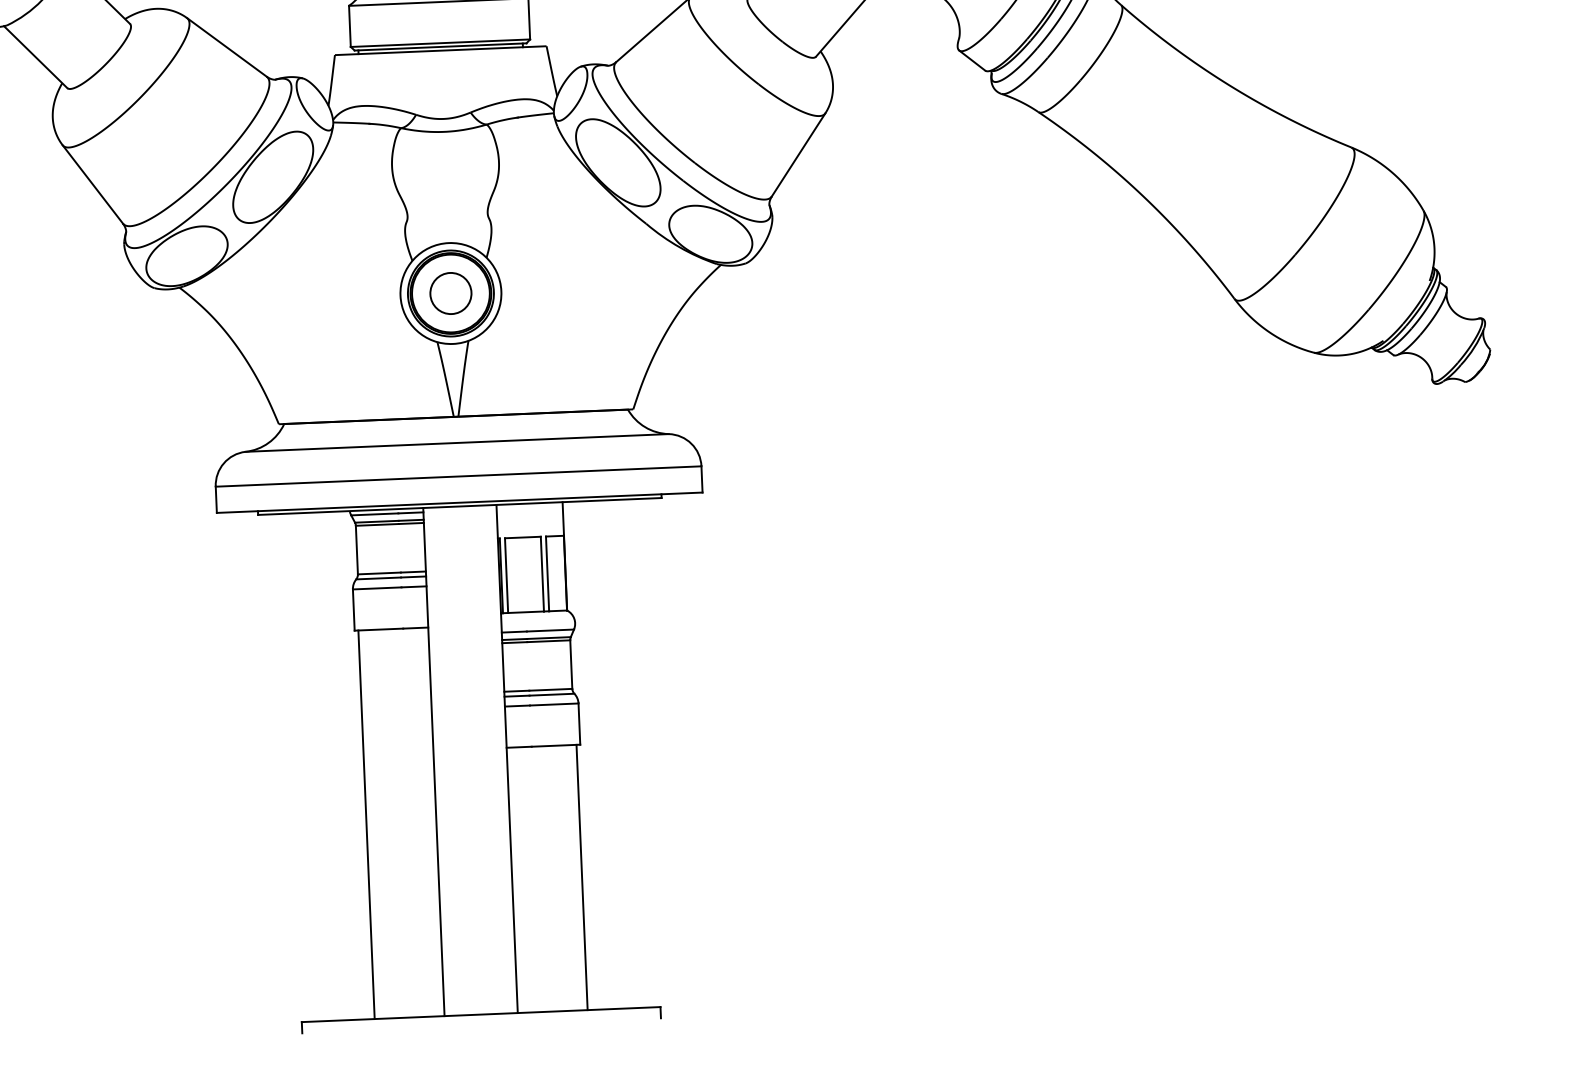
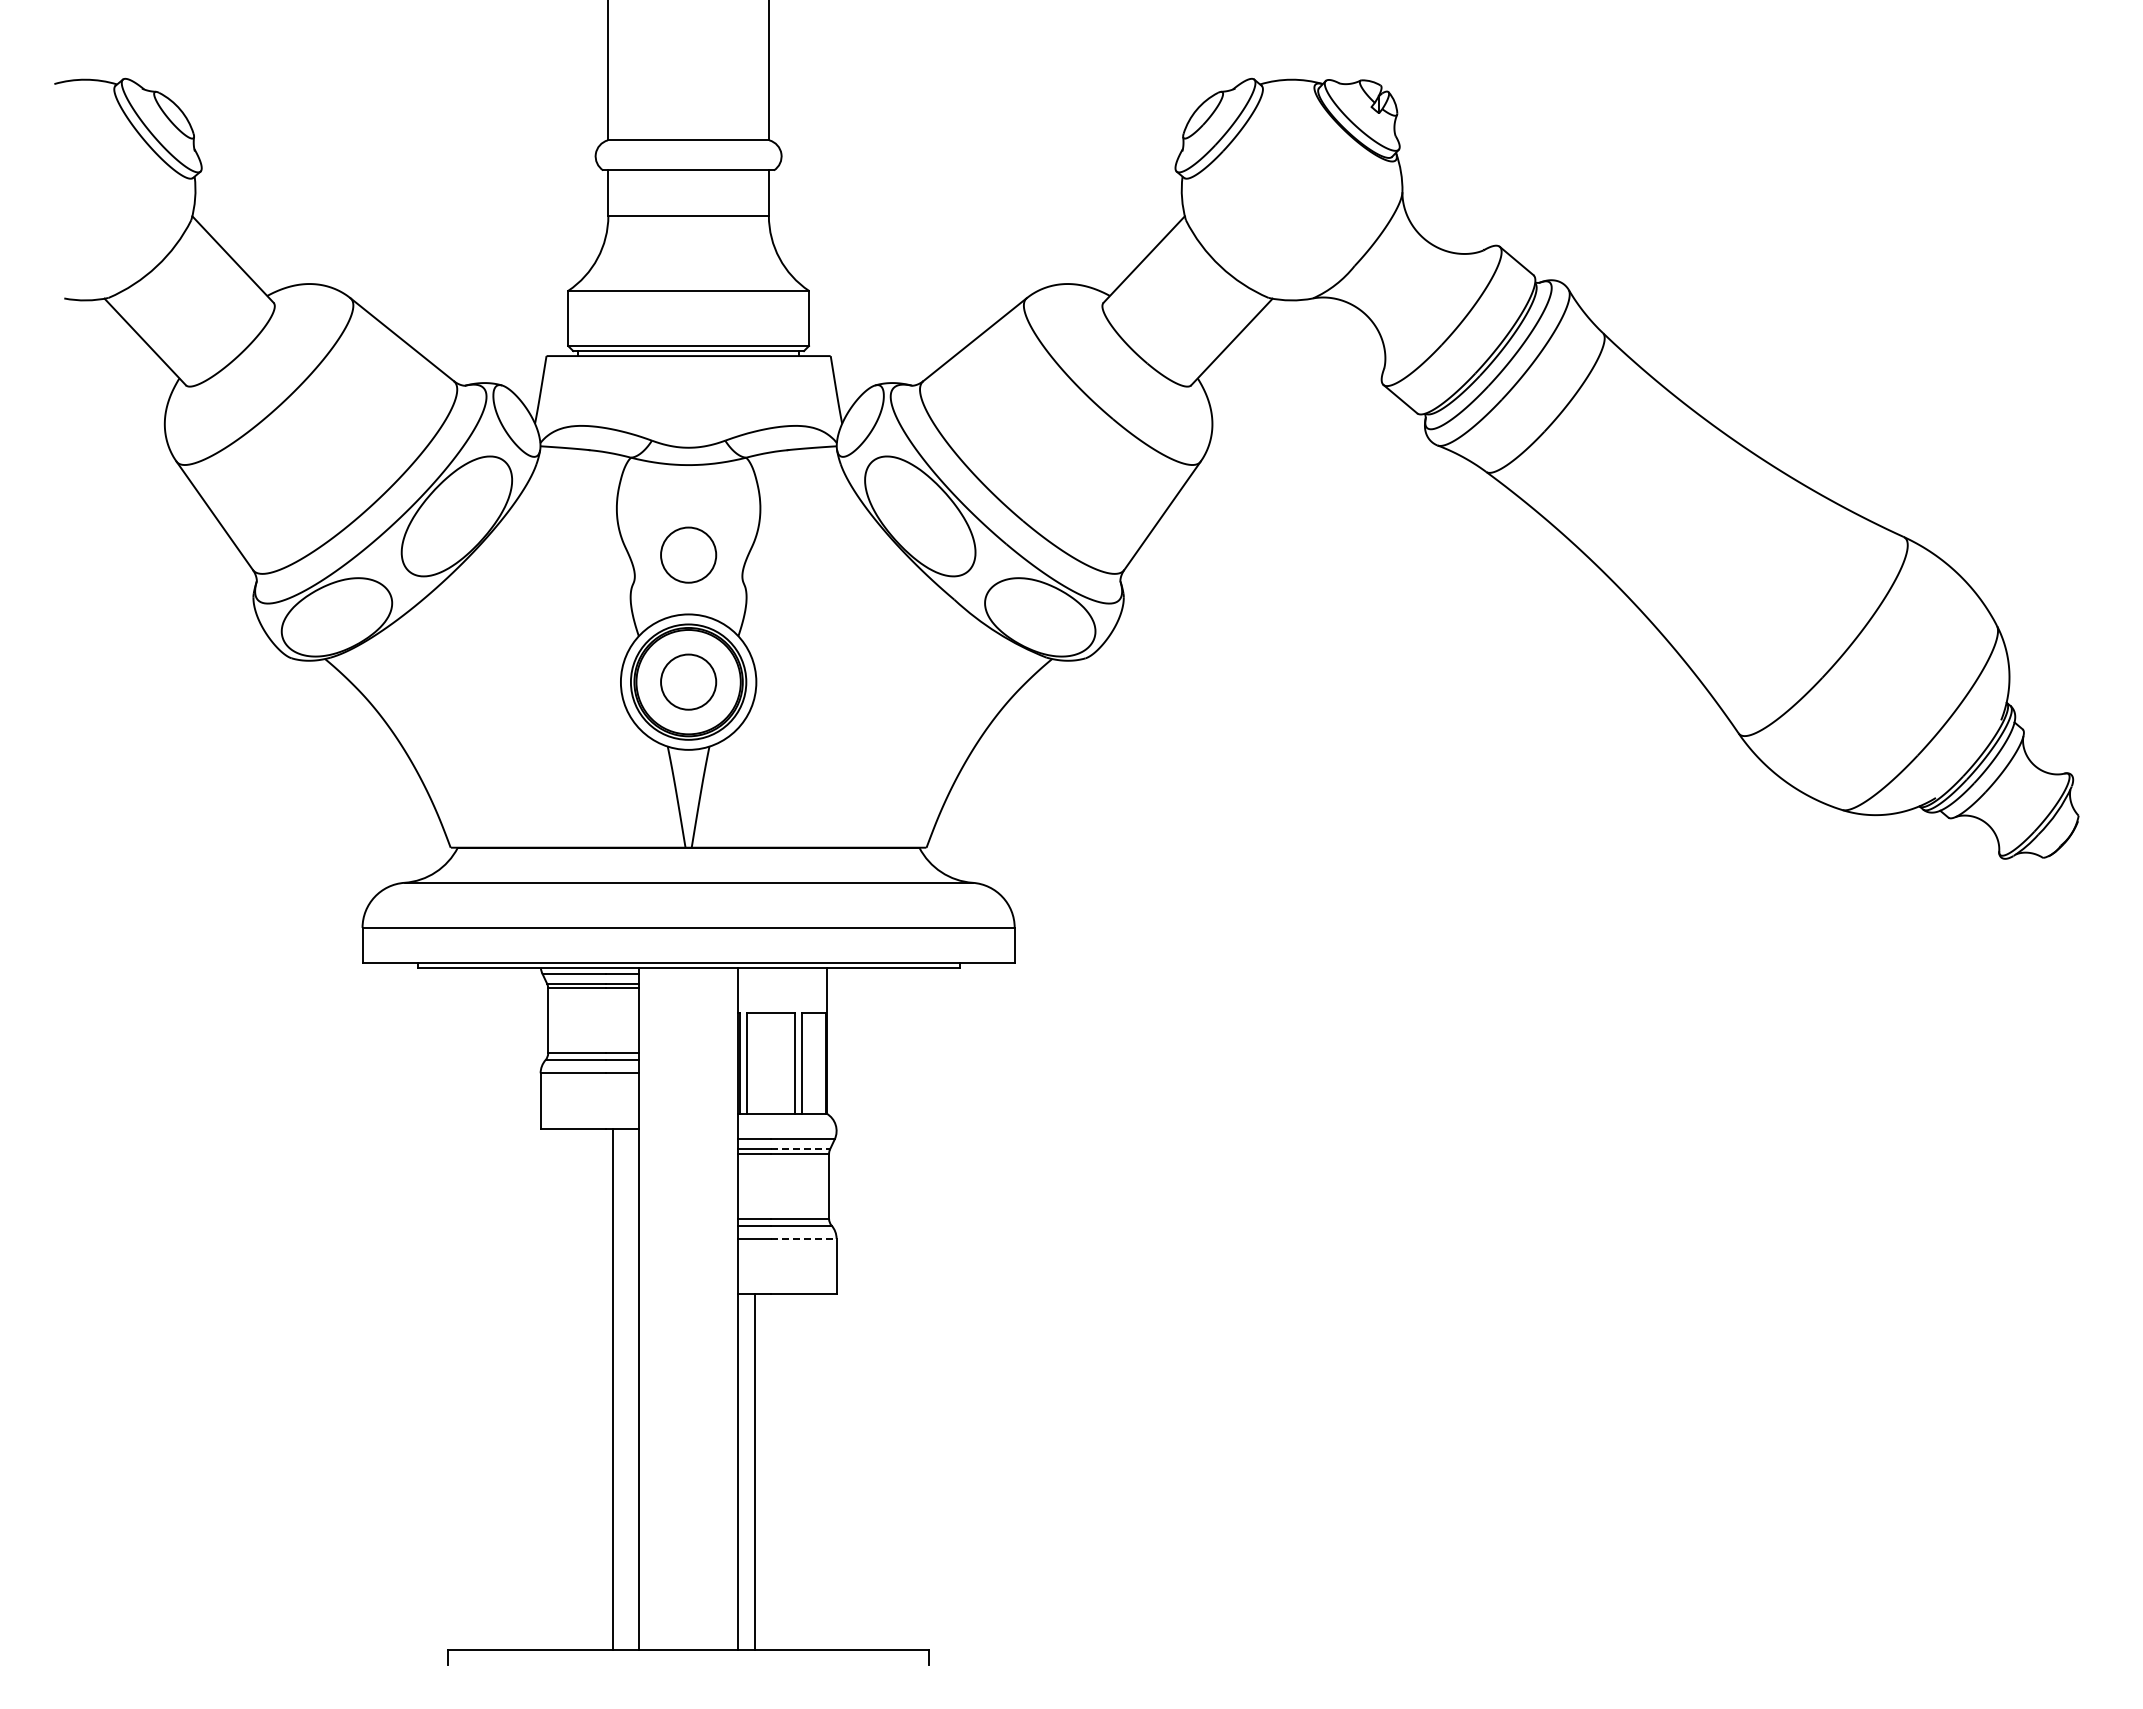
circle: (446, 198) -> (688, 554), added
line: (549, 638) -> (801, 1149), solid -> dashed
line: (554, 704) -> (804, 1238), solid -> dashed
line: (366, 824) -> (612, 1389), moved
line: (582, 877) -> (754, 1472), moved

